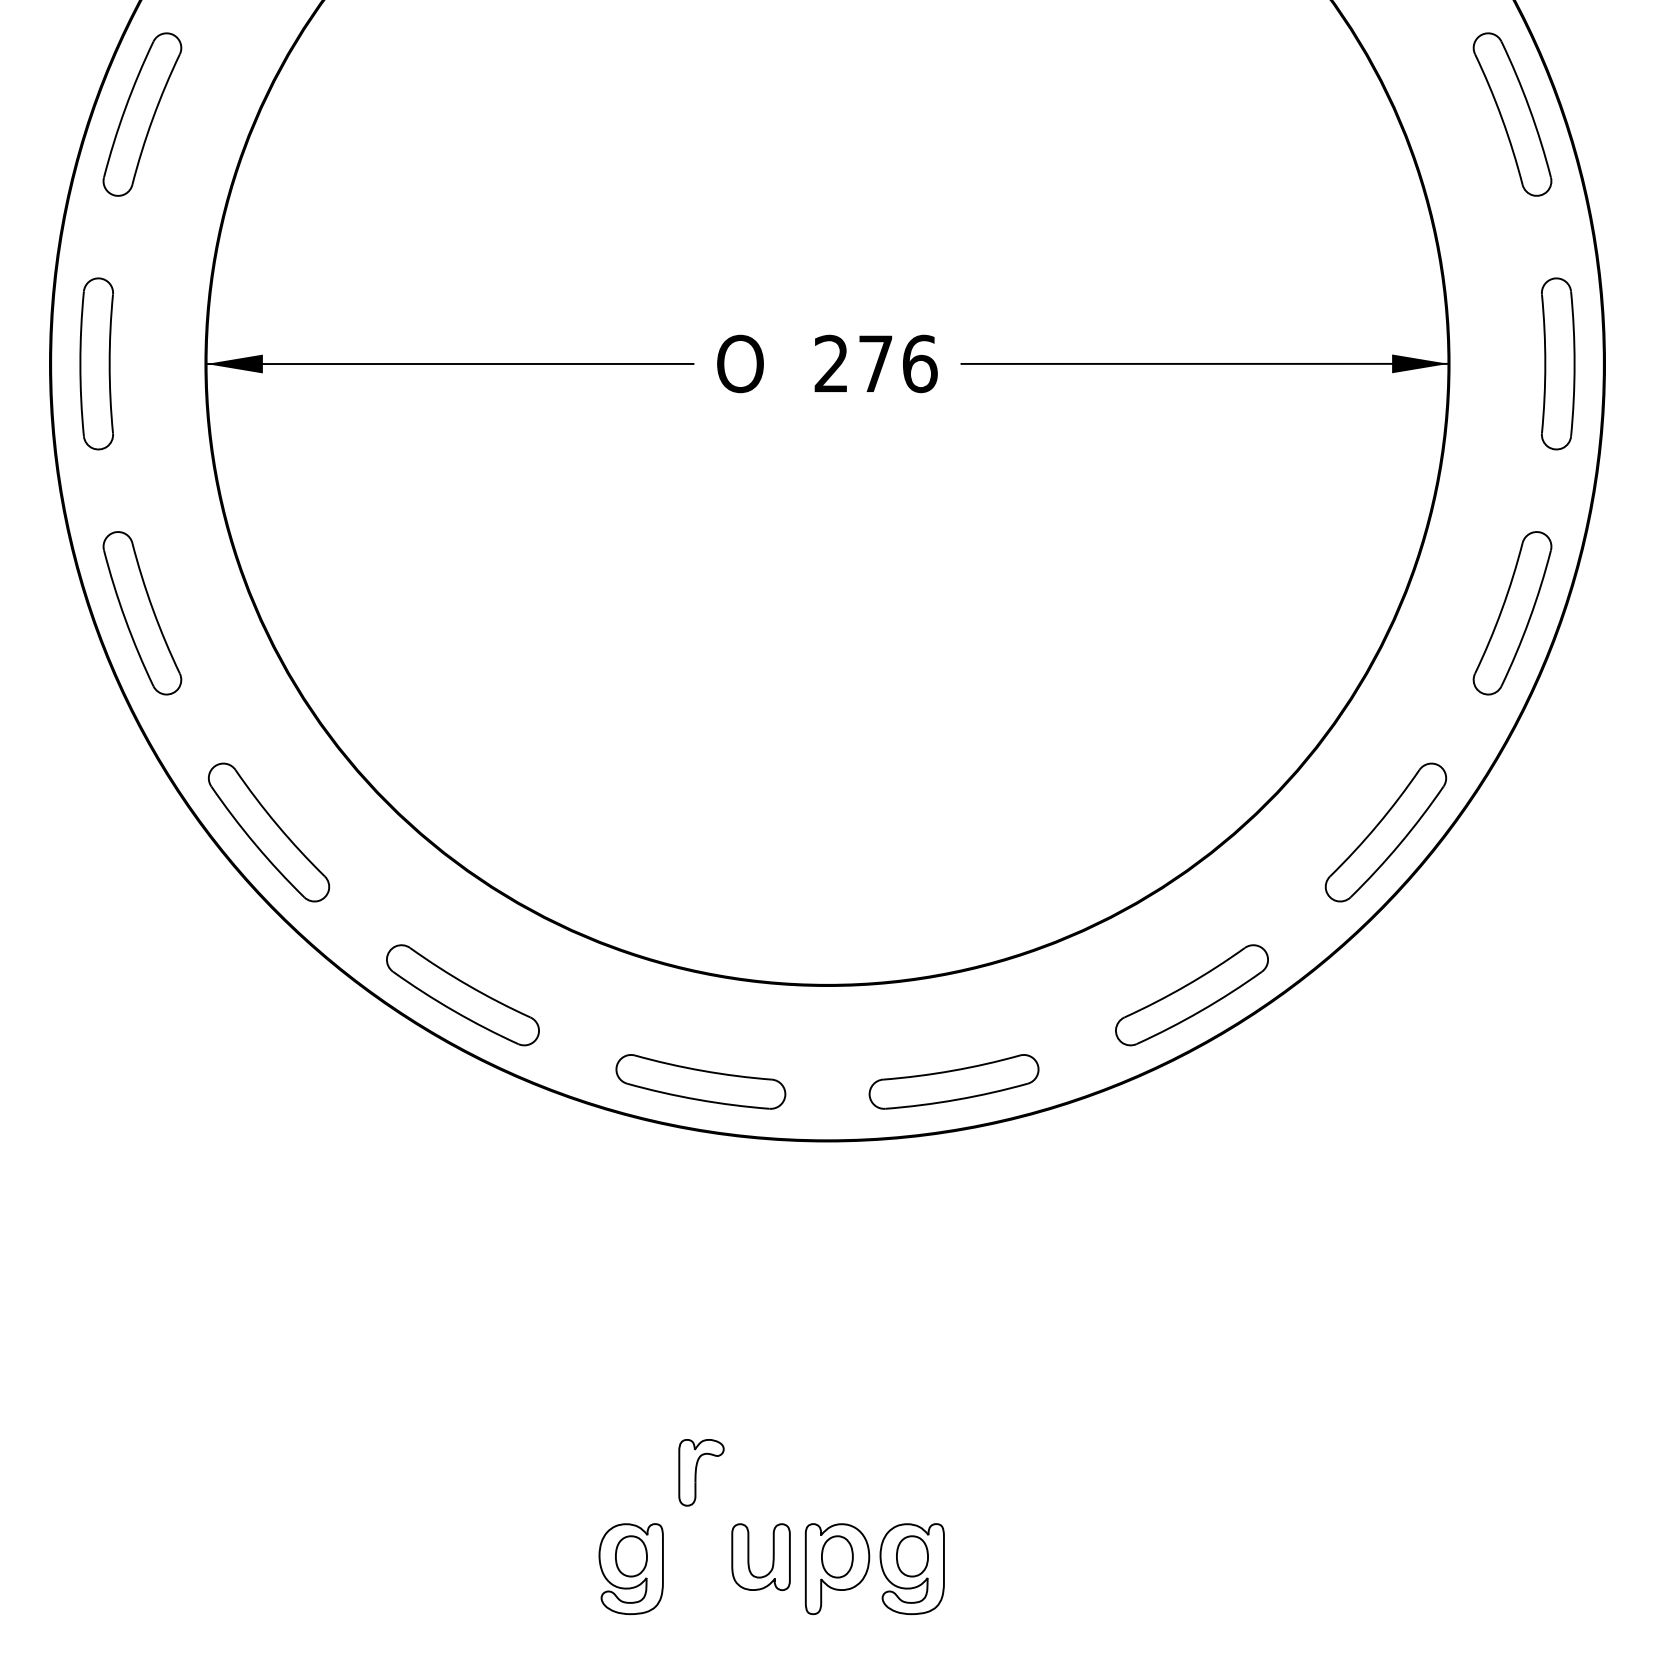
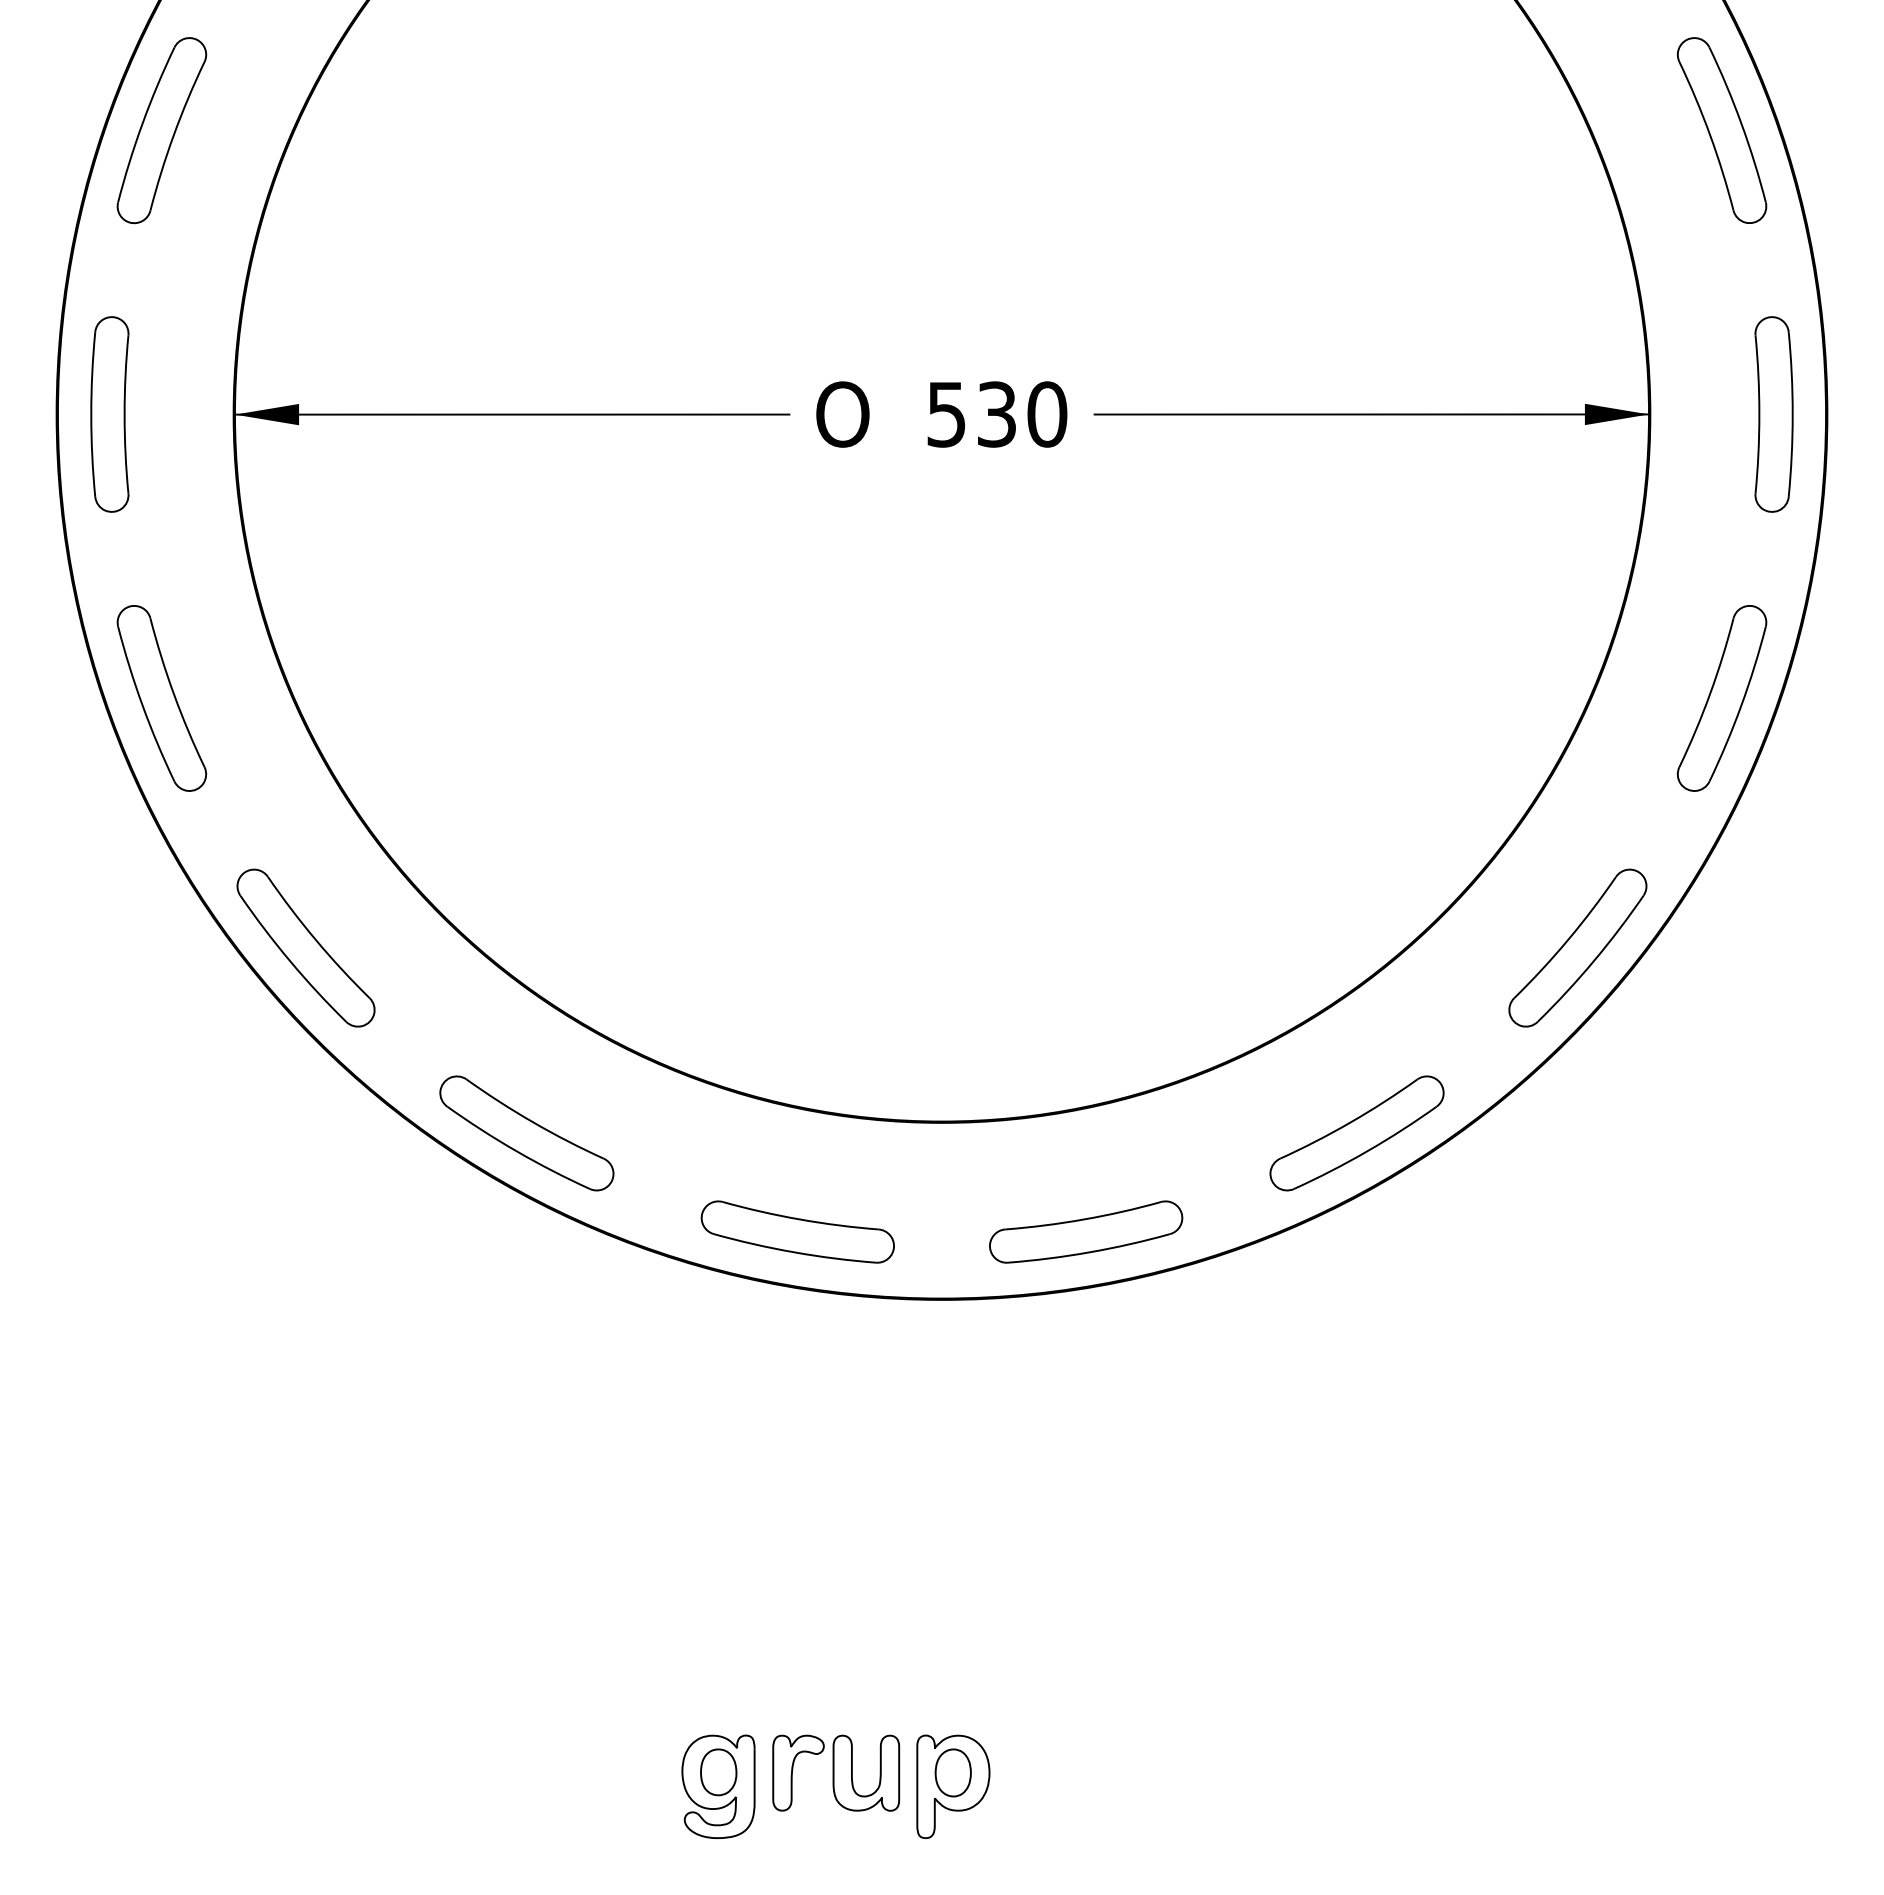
text: (876, 363) -> (997, 414), 276 -> 530
part: (701, 1472) -> (798, 1772), moved
part: (912, 1568) -> (1038, 1786), removed

